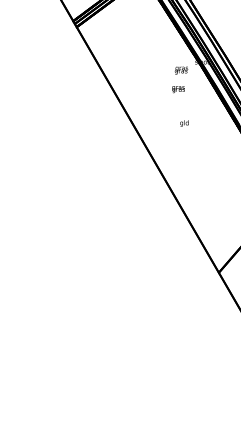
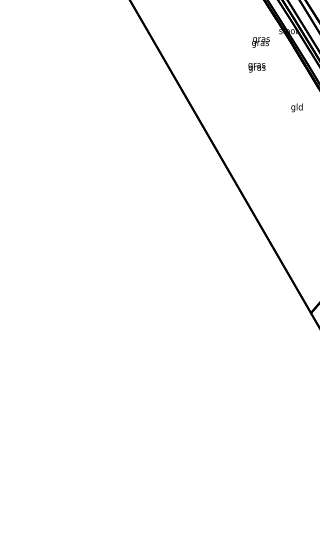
text: (184, 123) -> (297, 107), moved

